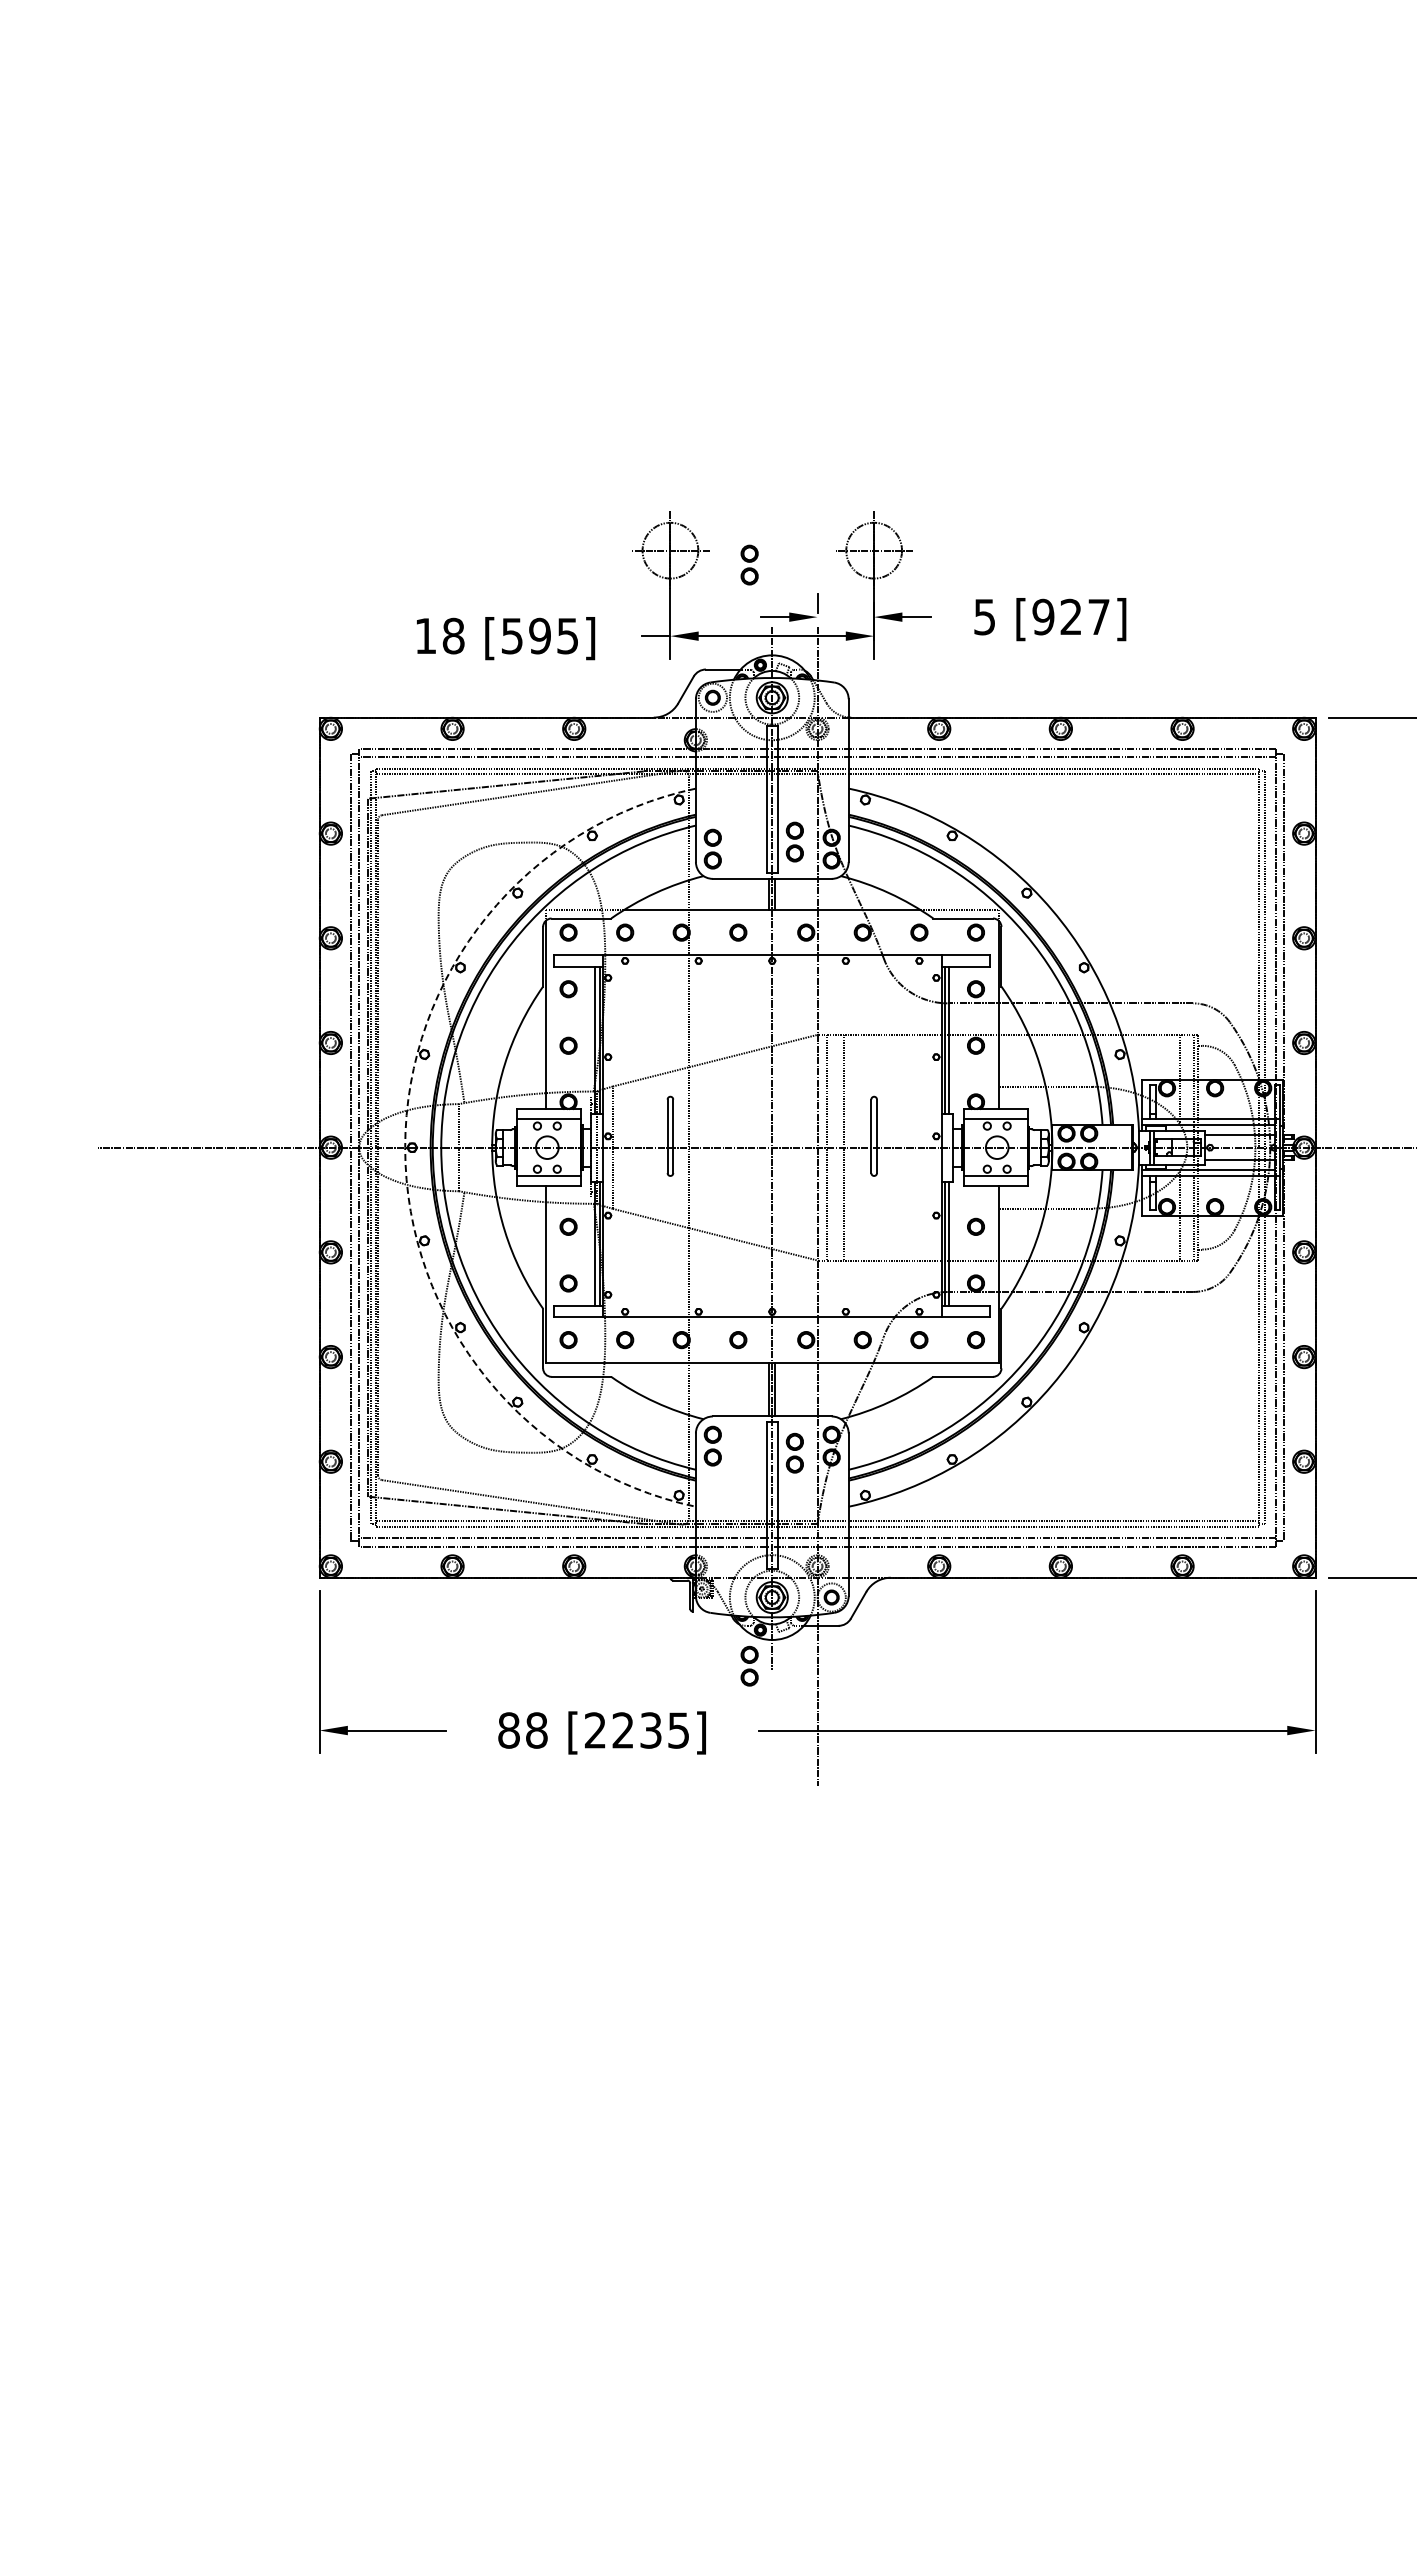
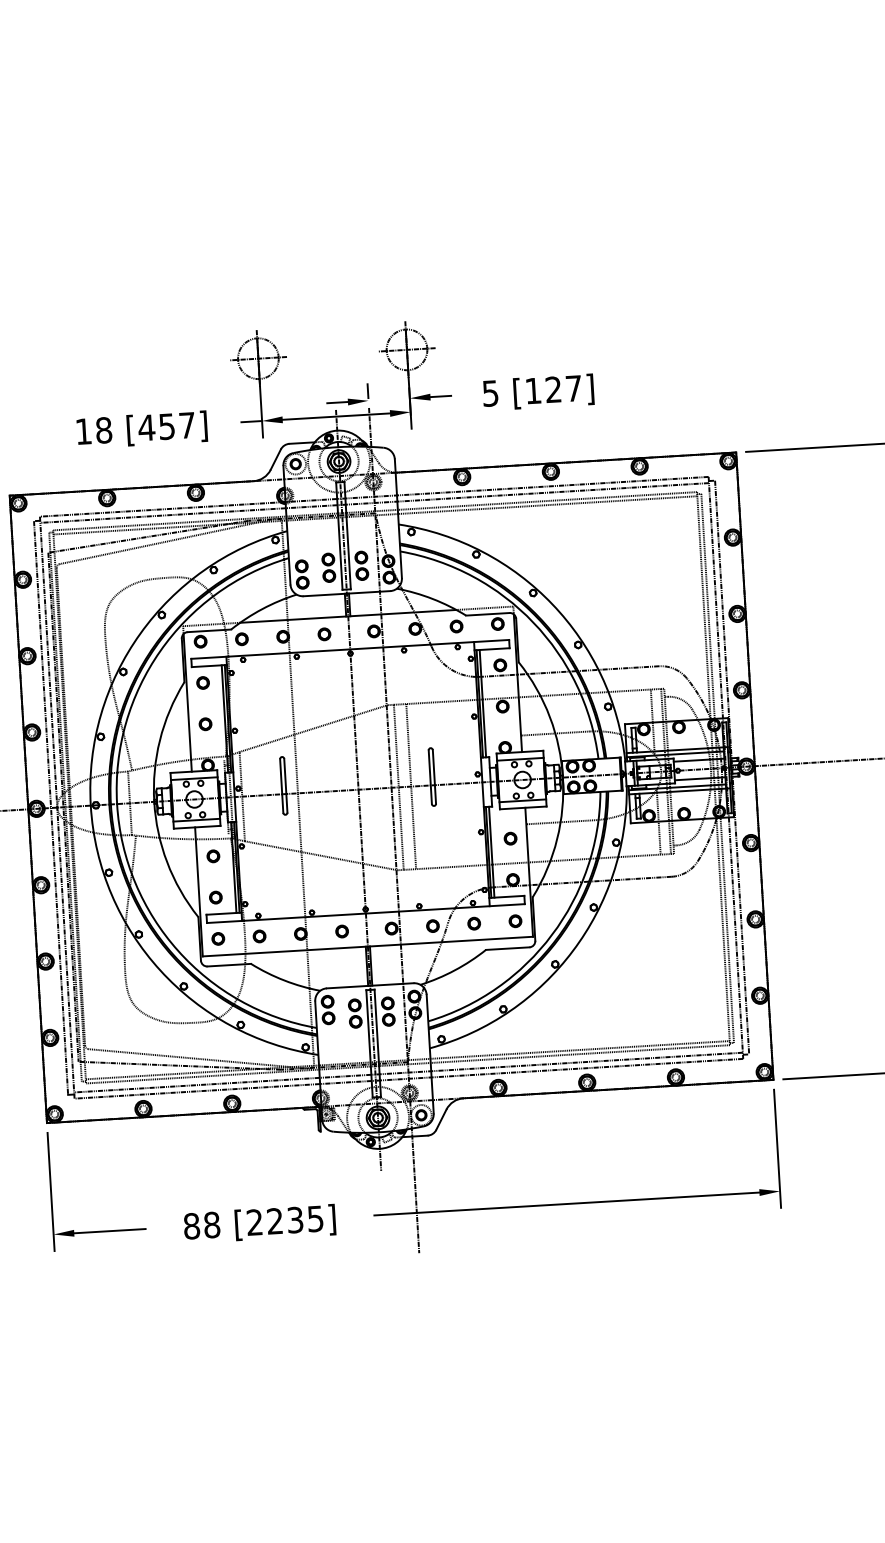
part: (749, 564) -> (328, 567), moved
text: (1043, 616) -> (533, 390), [927] -> [127]
text: (539, 635) -> (166, 426), [595] -> [457]
arc: (405, 1147) -> (91, 805), dashed -> solid
part: (749, 1665) -> (355, 1013), moved

